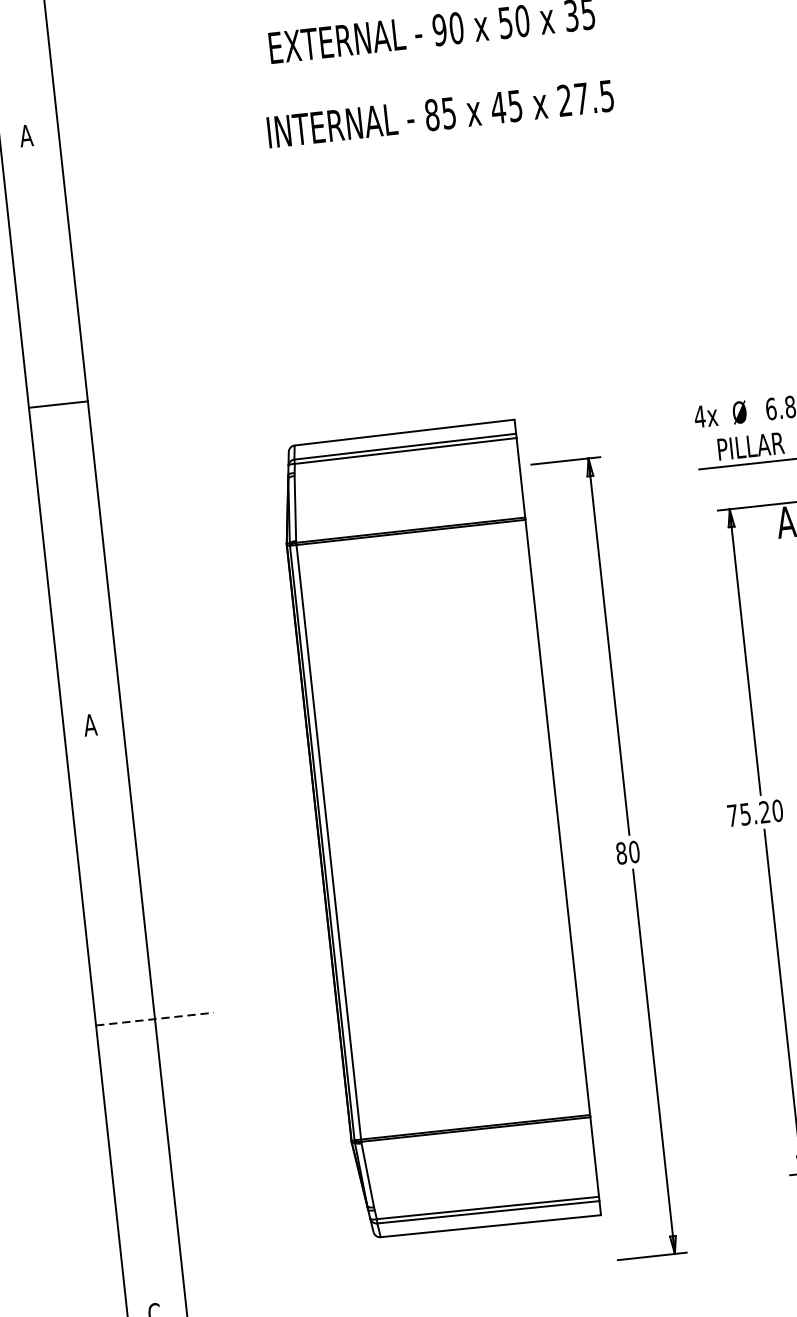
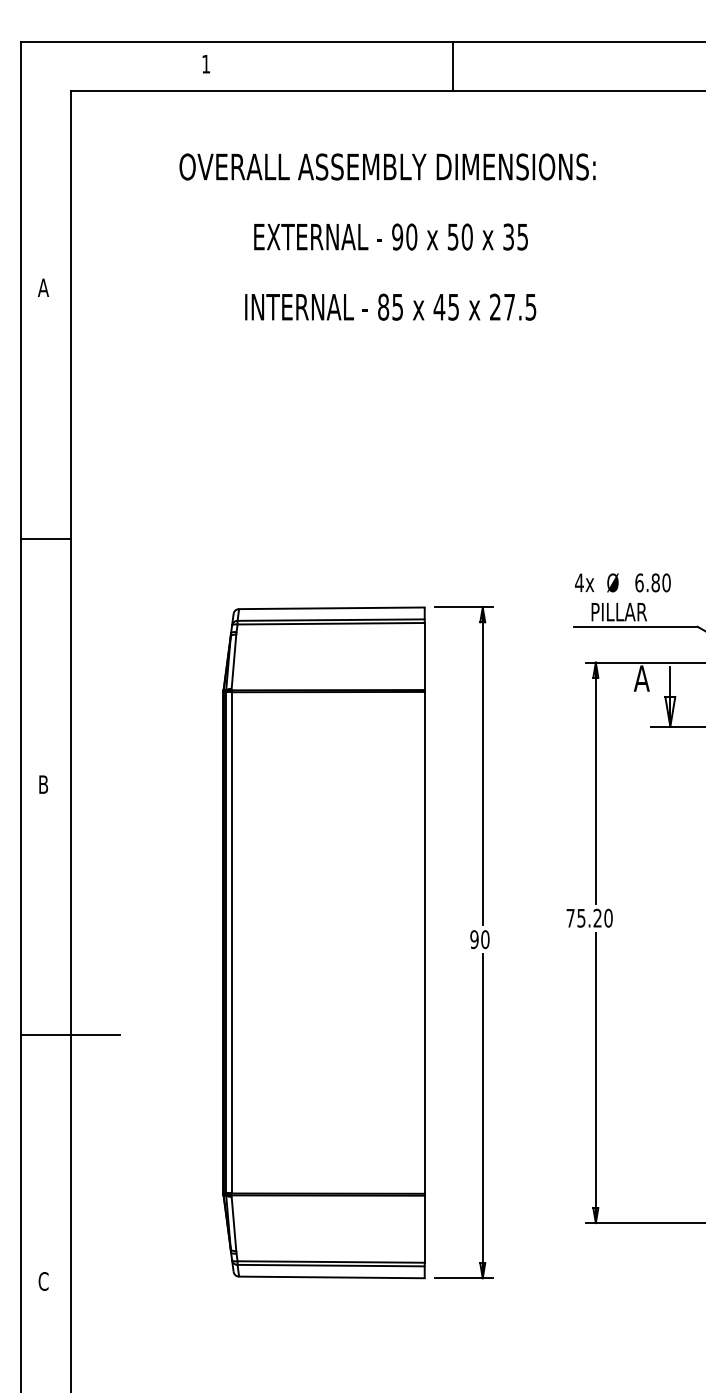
line: (57, 404) -> (45, 538), moved
text: (90, 724) -> (43, 784), A -> B
part: (437, 830) -> (323, 942), moved
text: (621, 853) -> (474, 939), 80 -> 90
line: (154, 1019) -> (70, 1035), dashed -> solid

